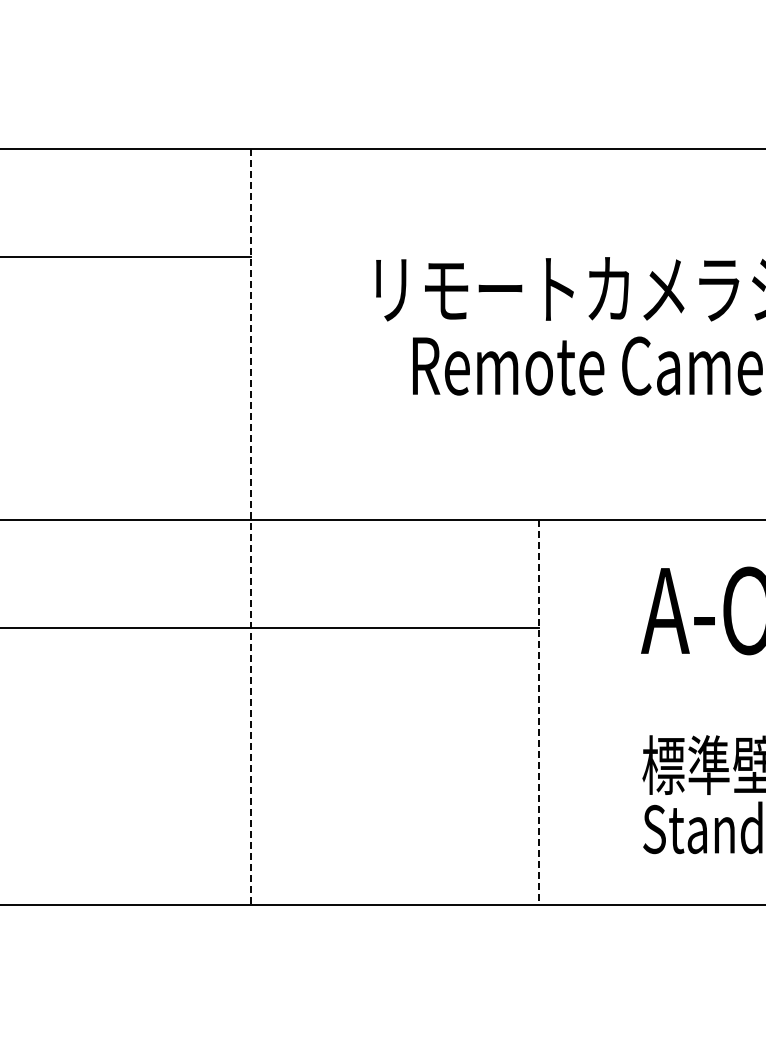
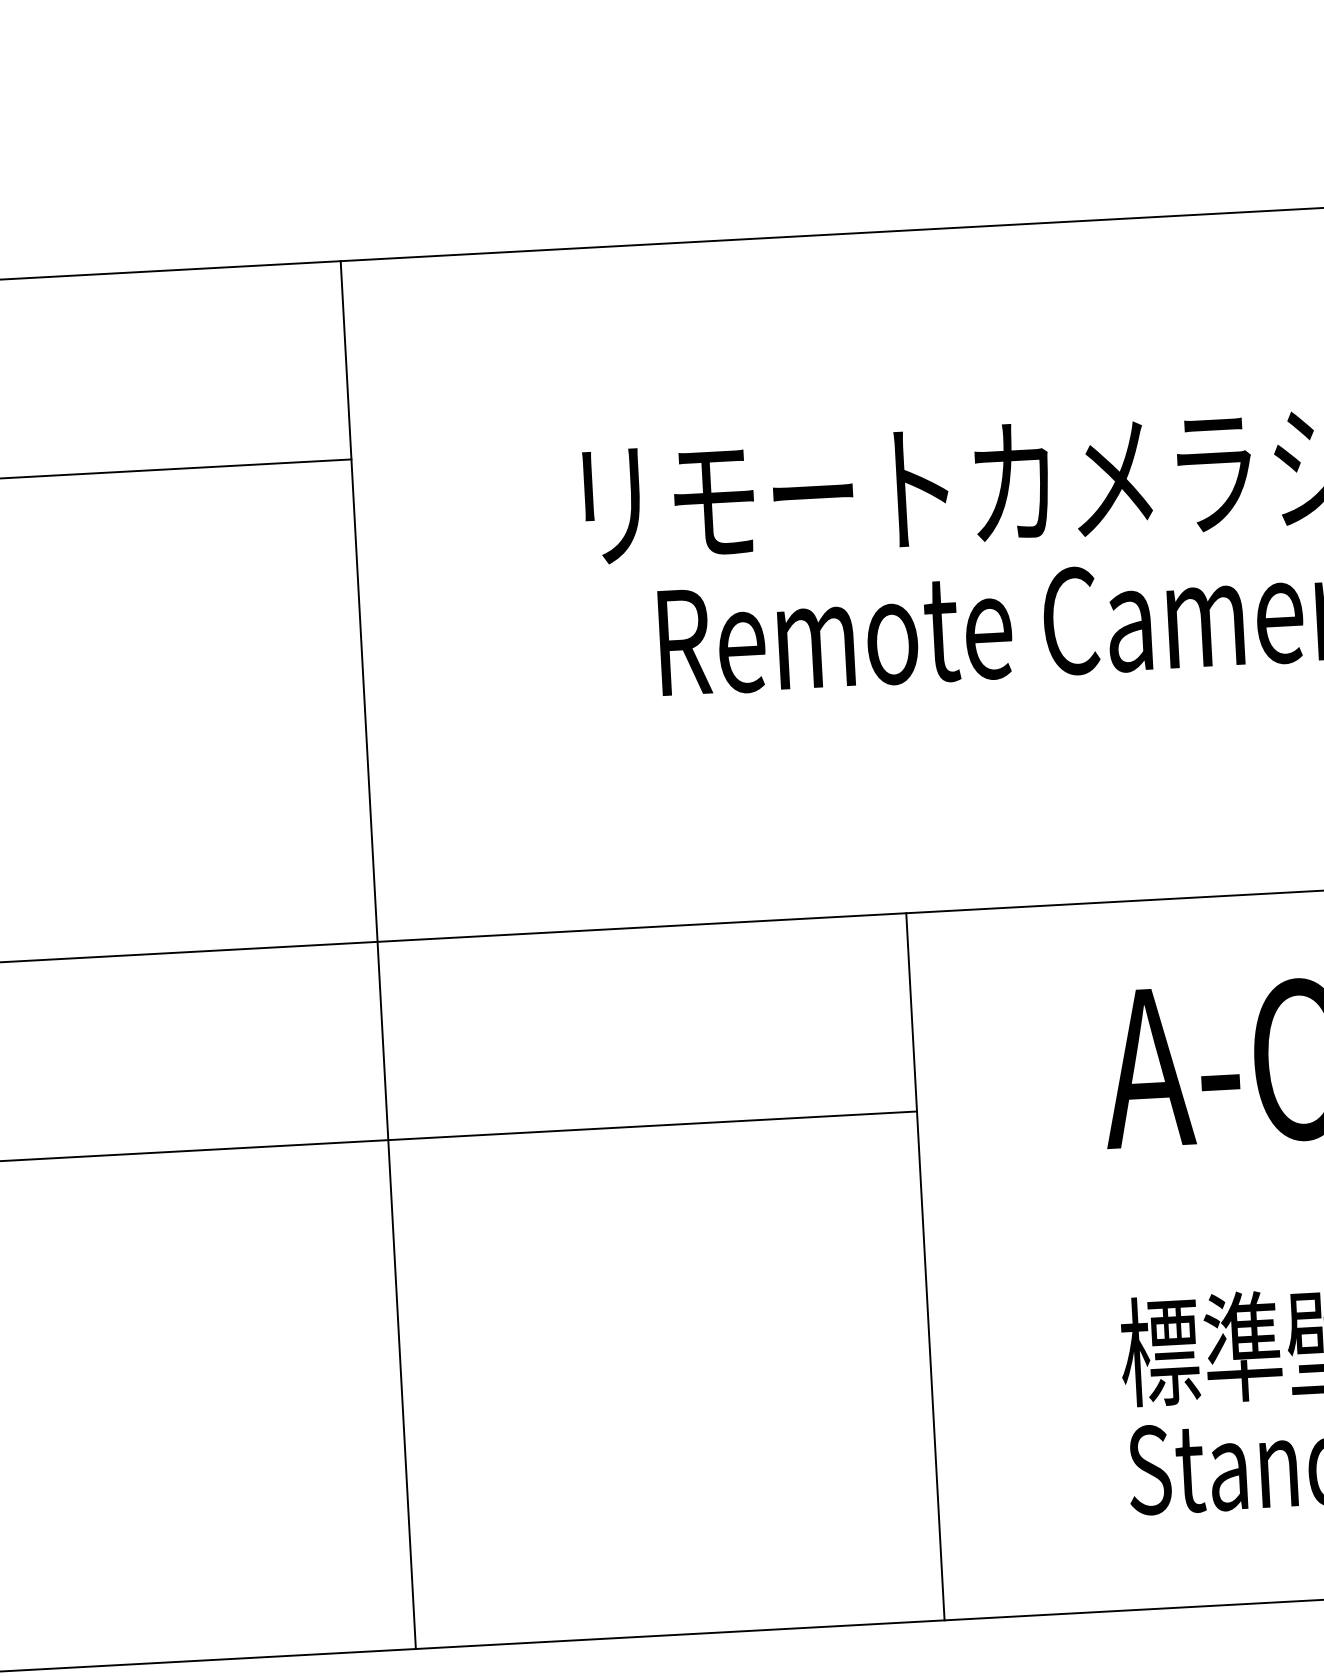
line: (250, 527) -> (377, 956), dashed -> solid
line: (538, 712) -> (925, 1267), dashed -> solid

